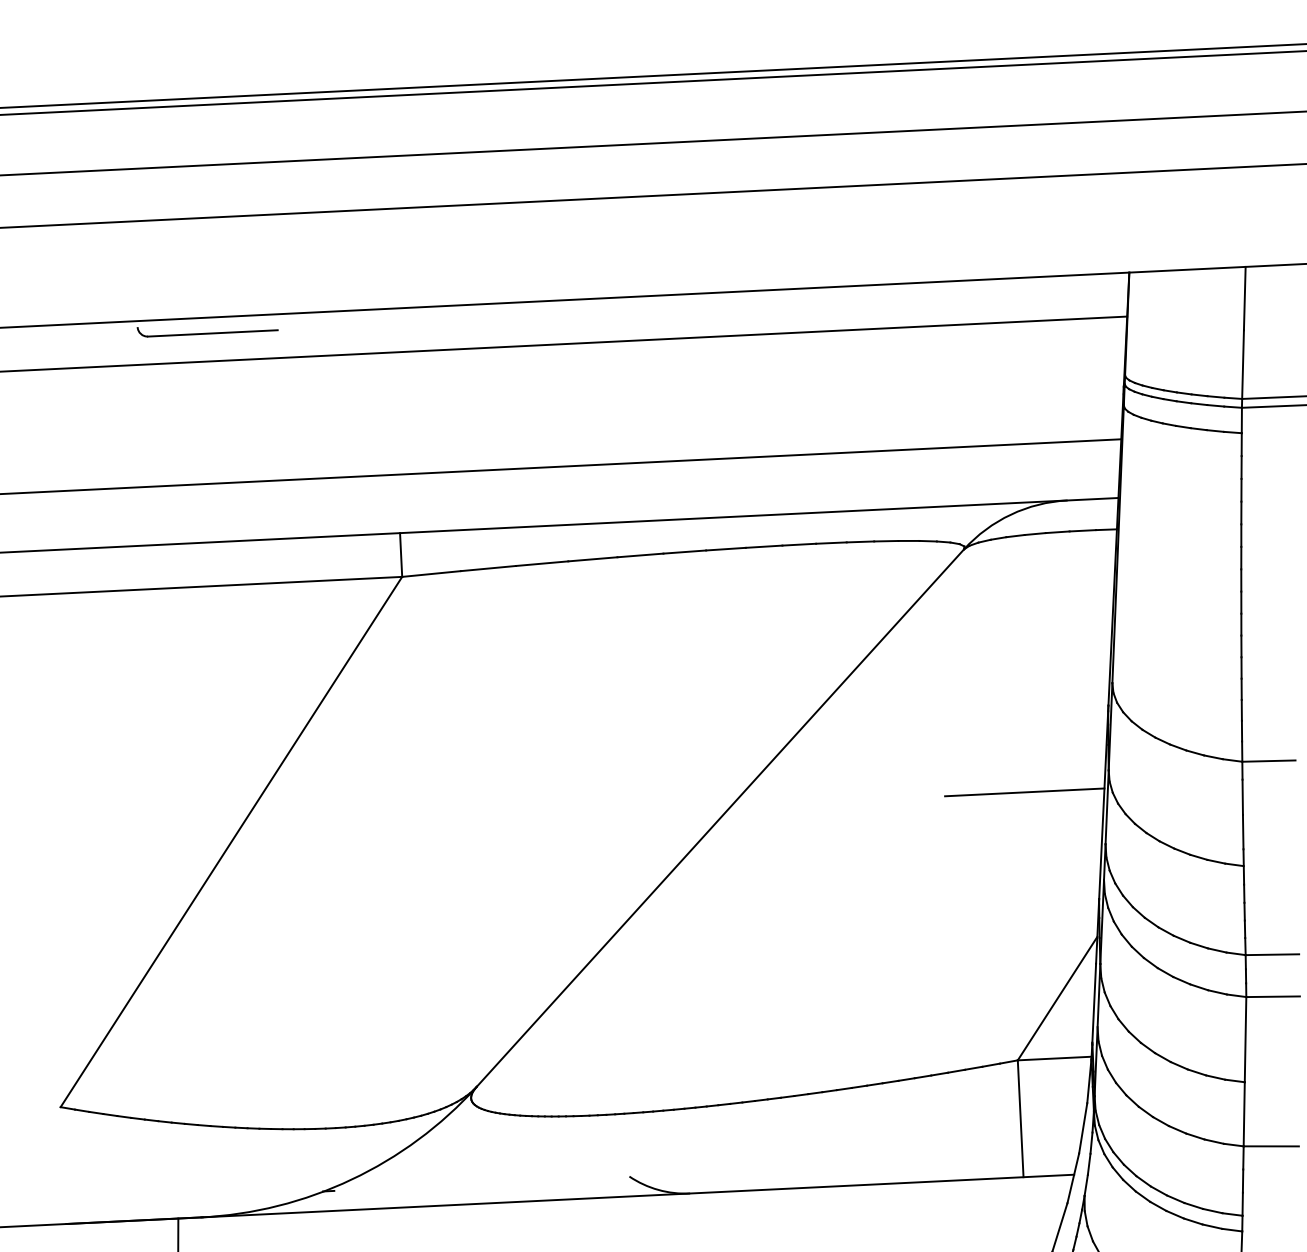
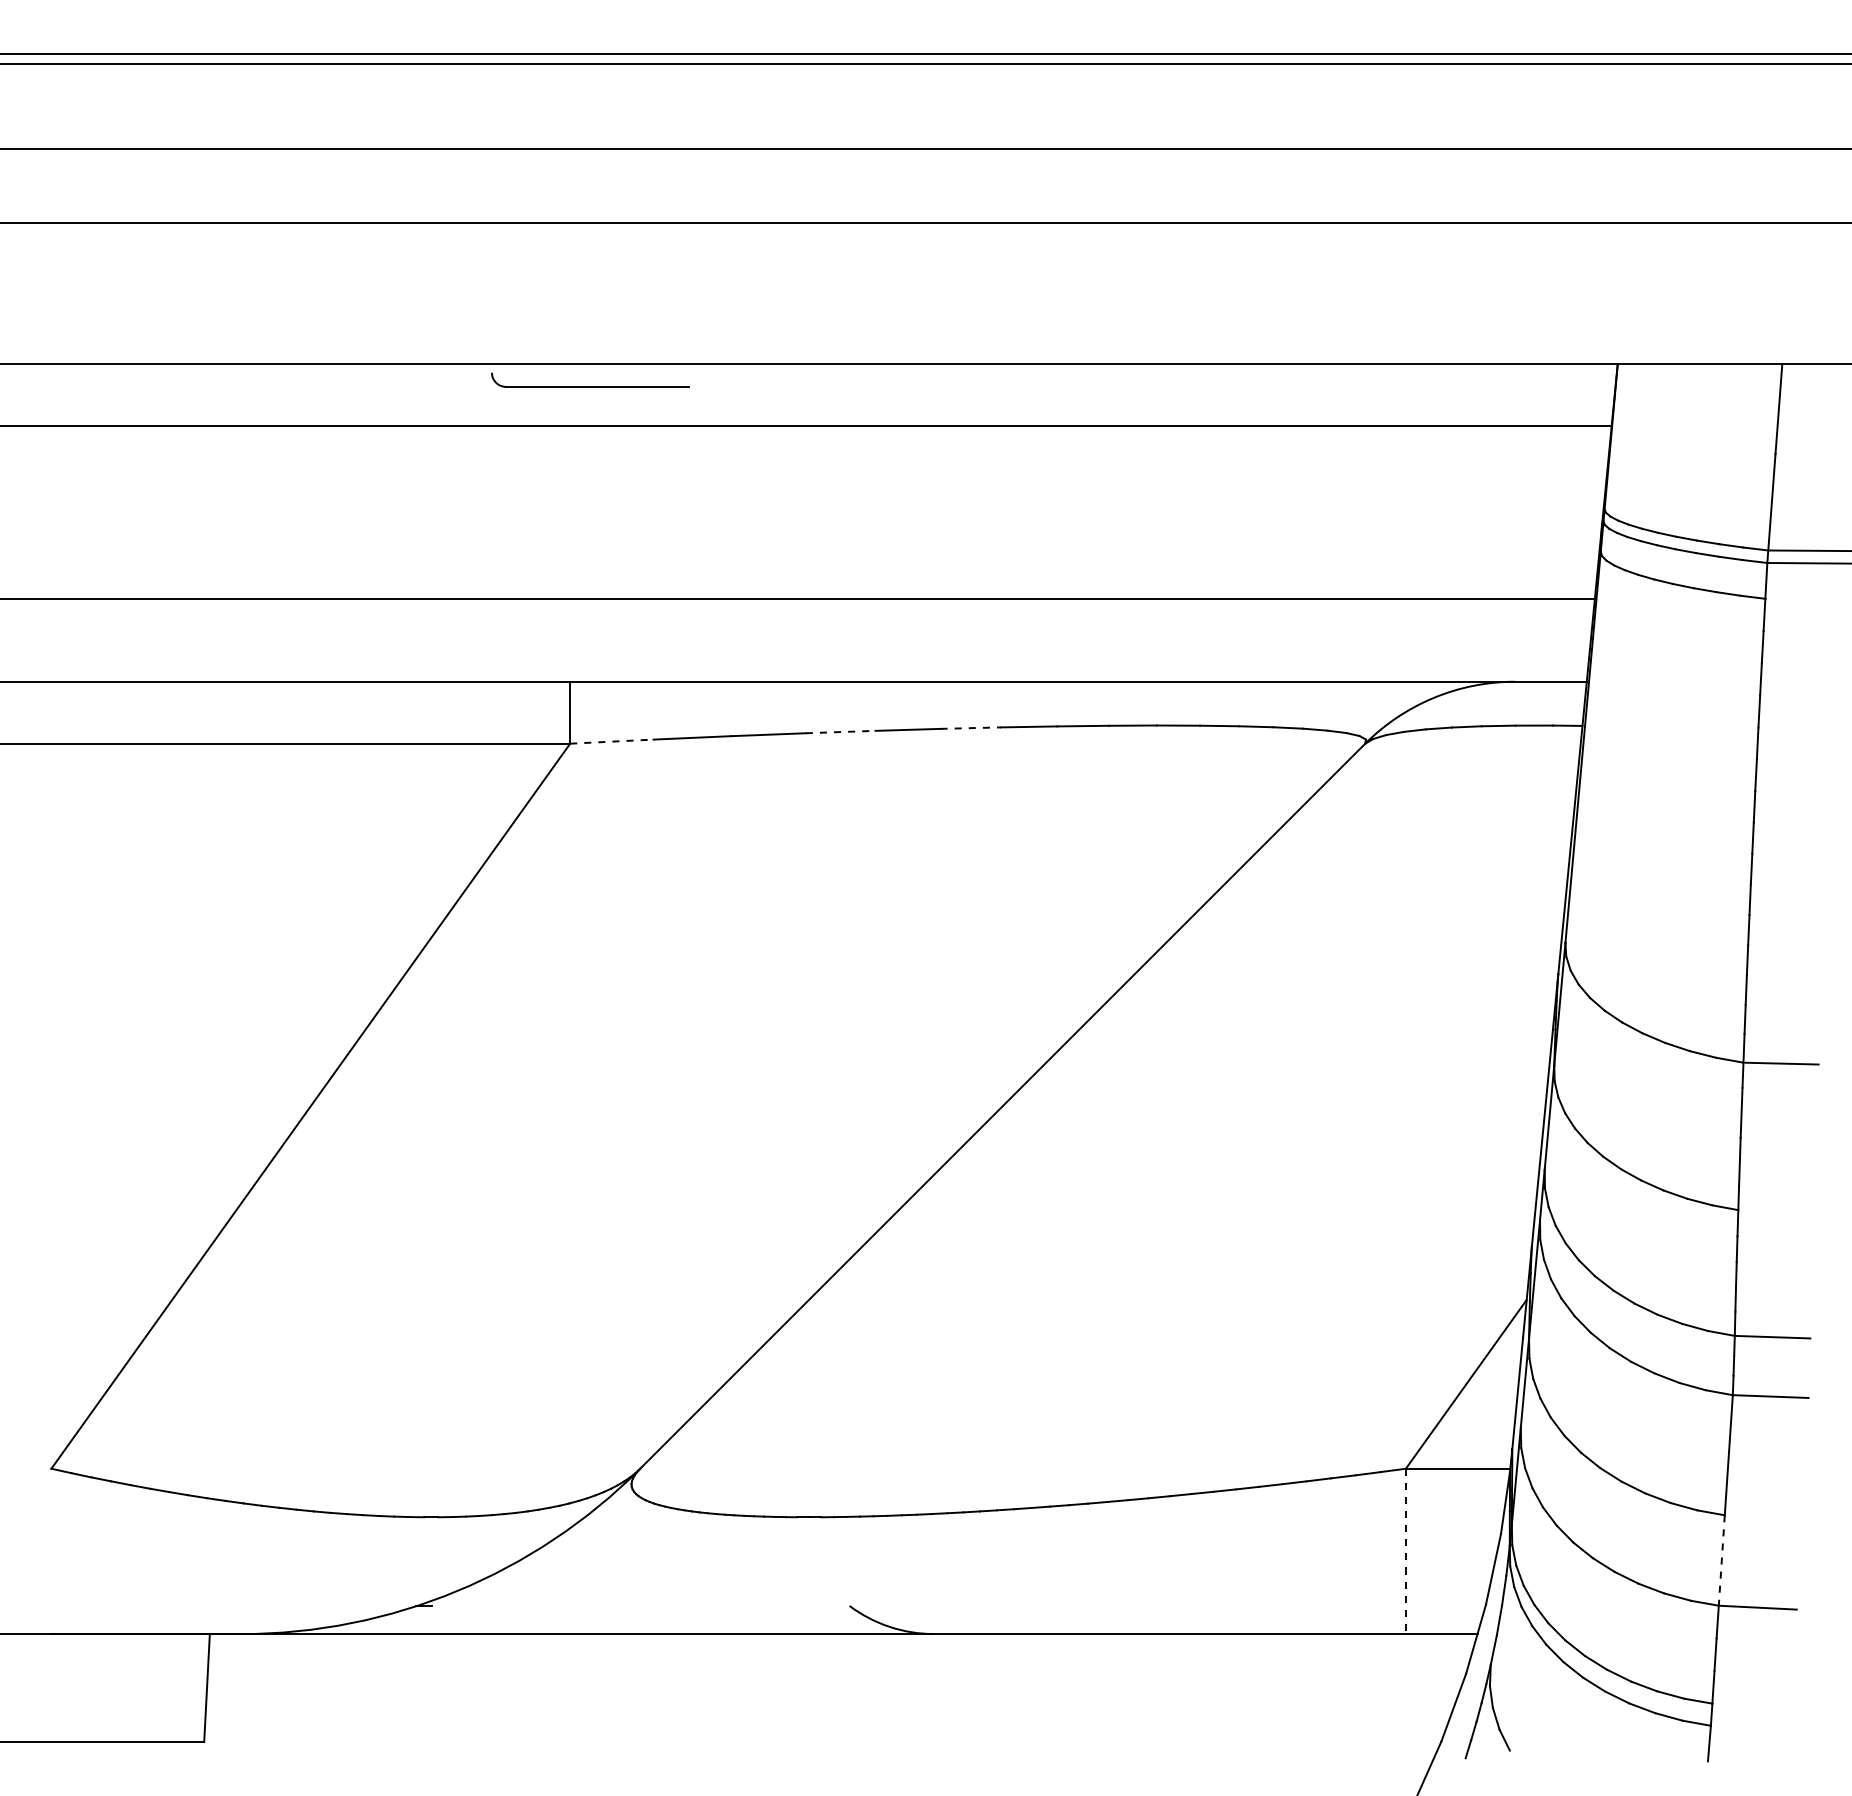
part: (207, 333) -> (590, 386), moved
line: (685, 552) -> (971, 728), solid -> dashed
line: (592, 559) -> (840, 732), solid -> dashed
line: (431, 573) -> (611, 741), solid -> dashed
line: (1024, 792) -> (1433, 1090), removed
line: (1244, 1115) -> (1721, 1561), solid -> dashed
line: (1020, 1118) -> (1405, 1551), solid -> dashed

